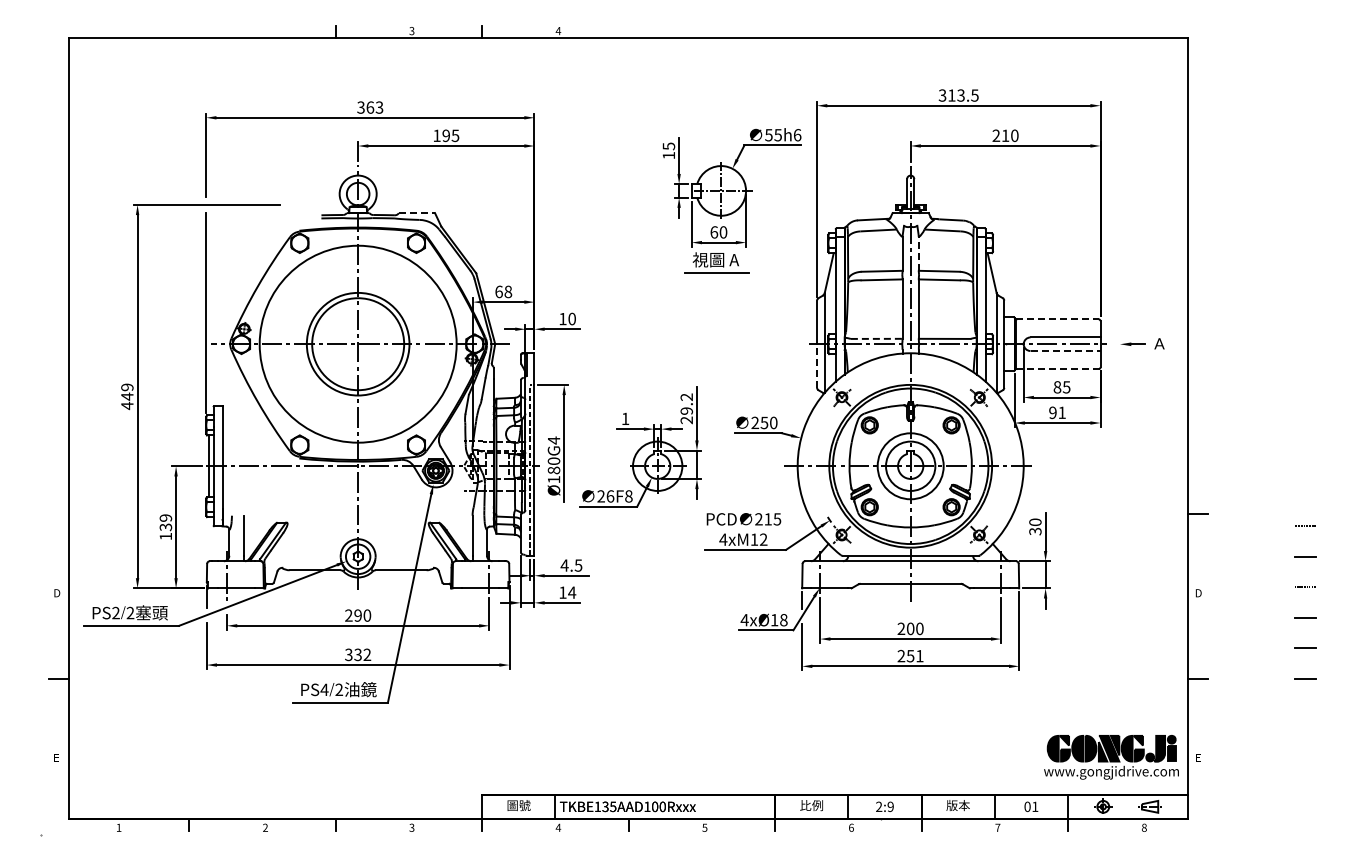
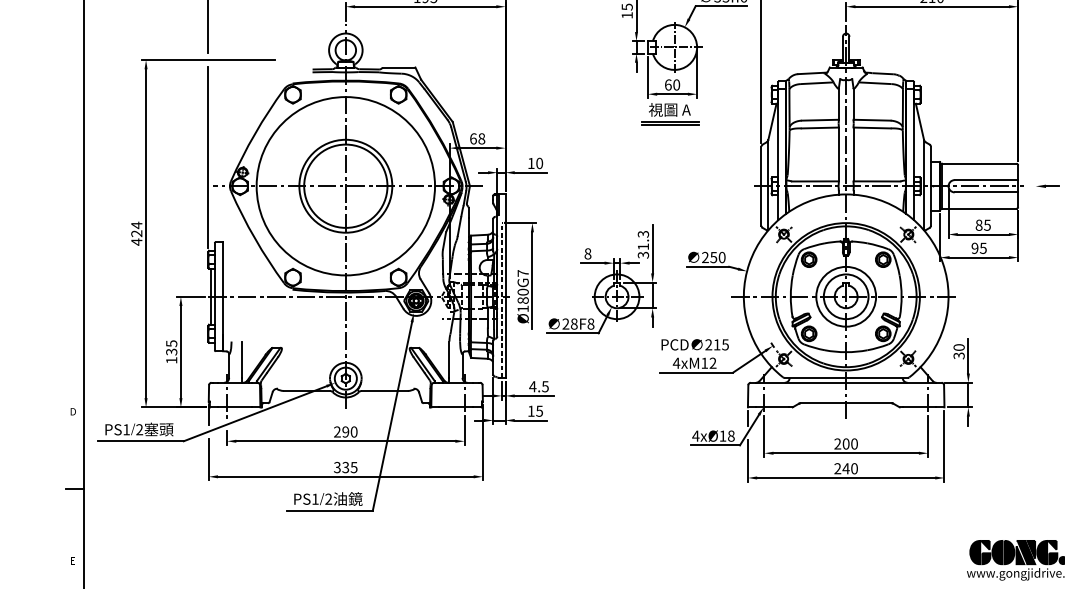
line: (417, 213) -> (399, 67), dashed -> solid
line: (918, 253) -> (853, 104), dashed -> solid
line: (716, 276) -> (670, 124), added
line: (1058, 319) -> (980, 163), dashed -> solid
line: (876, 338) -> (815, 181), dashed -> solid
line: (1066, 351) -> (987, 192), dashed -> solid
line: (817, 366) -> (761, 206), dashed -> solid
line: (1058, 369) -> (980, 209), dashed -> solid
text: (127, 391) -> (136, 229), 449 -> 424
text: (686, 408) -> (643, 244), 29.2 -> 31.3
text: (1061, 412) -> (982, 248), 91 -> 95
text: (625, 418) -> (587, 253), 1 -> 8
text: (554, 440) -> (523, 273), Ø180G4 -> Ø180G7
text: (610, 496) -> (574, 324), 26F8 -> 28F8
text: (165, 517) -> (171, 343), 139 -> 135
text: (572, 592) -> (539, 411), 14 -> 15
text: (115, 612) -> (126, 429), PS2 -> PS1
text: (367, 654) -> (354, 467), 332 -> 335
text: (914, 655) -> (849, 468), 251 -> 240
text: (324, 689) -> (315, 498), PS4 -> PS1

